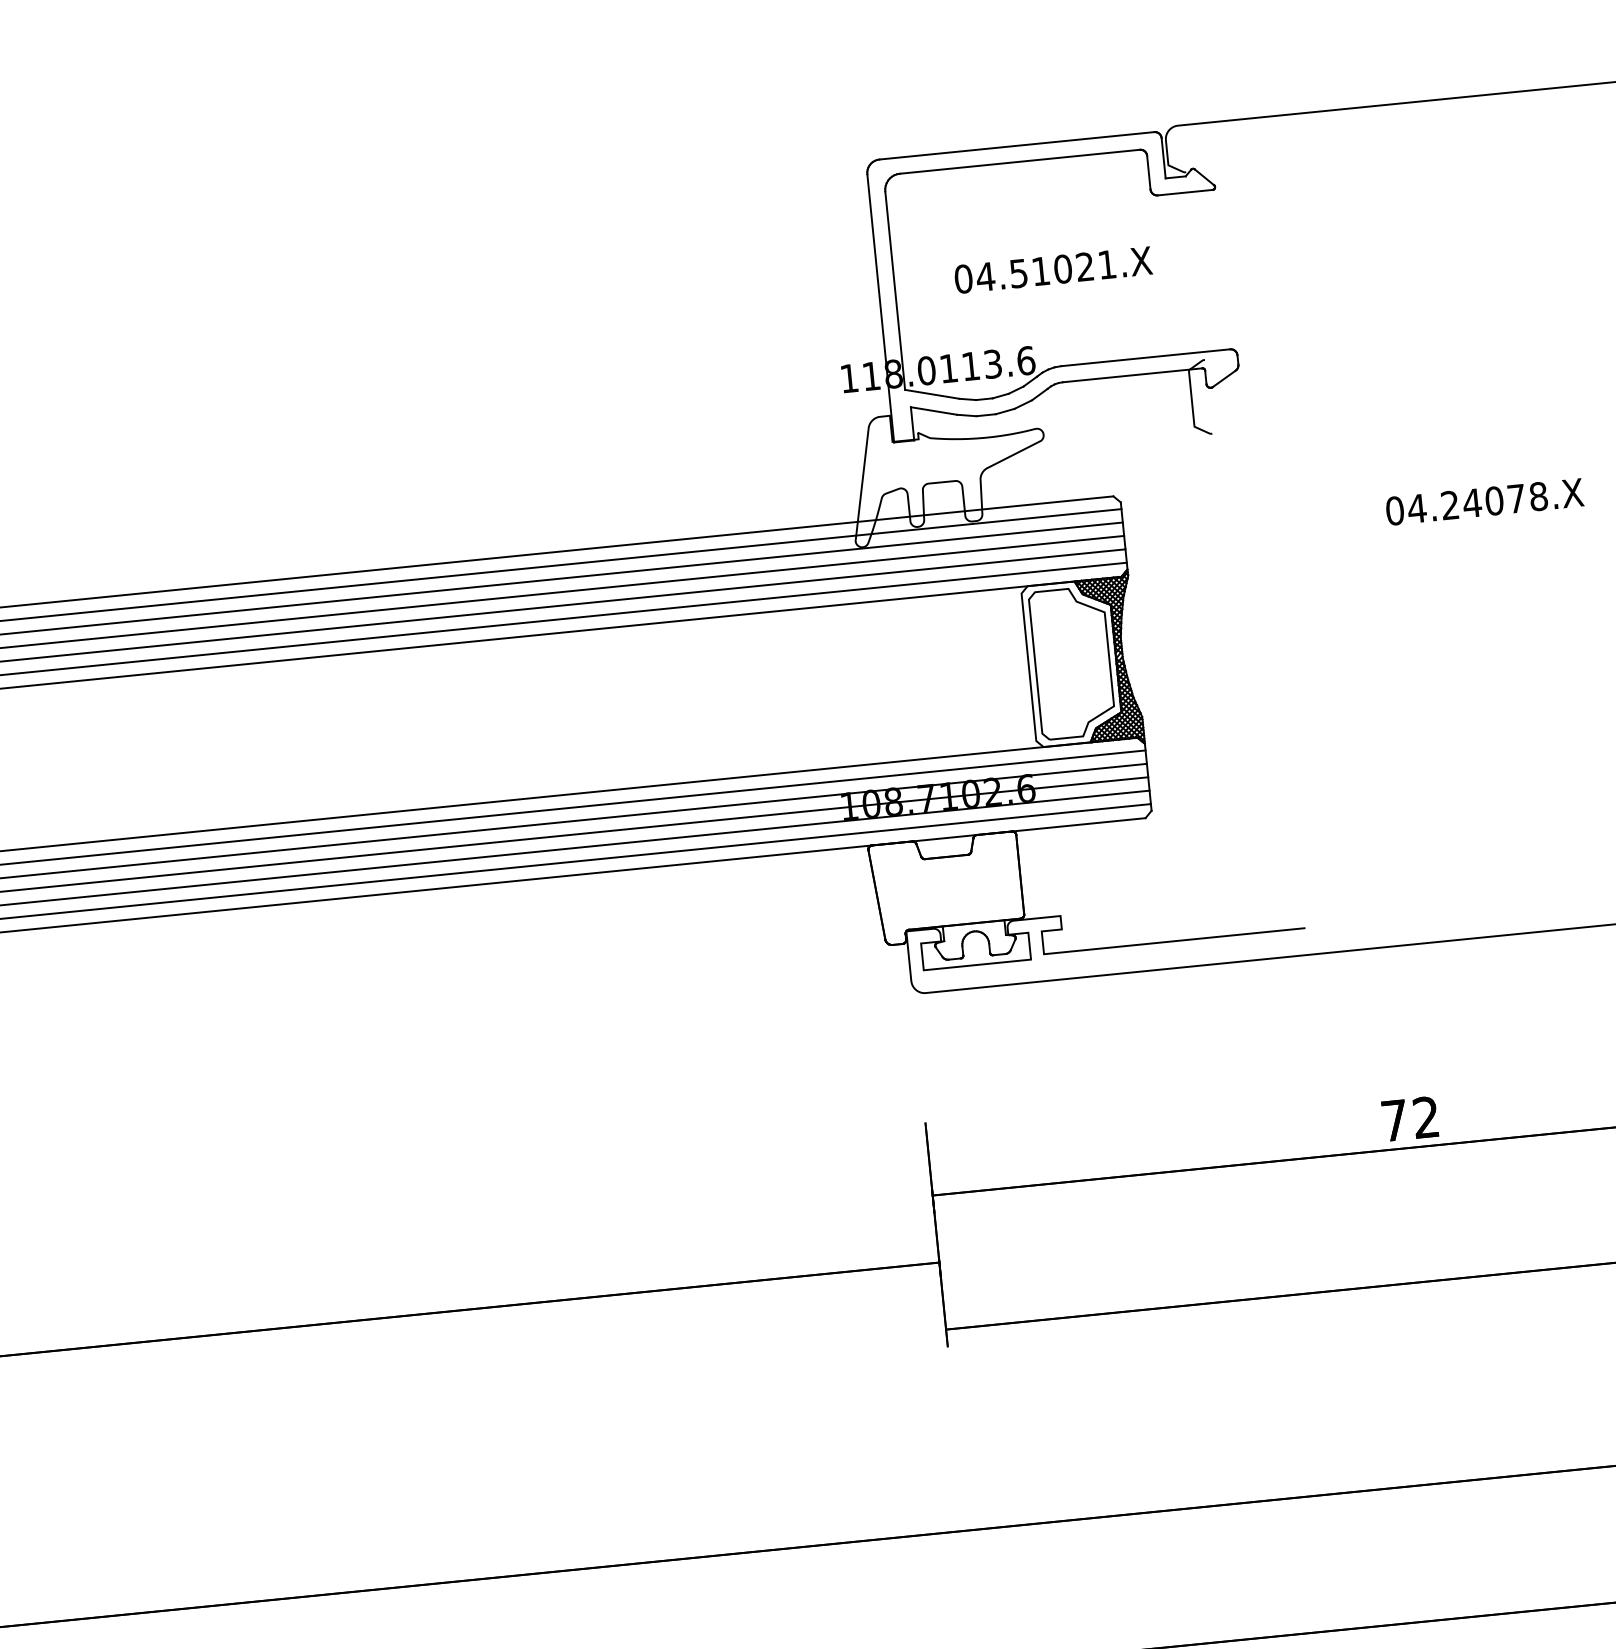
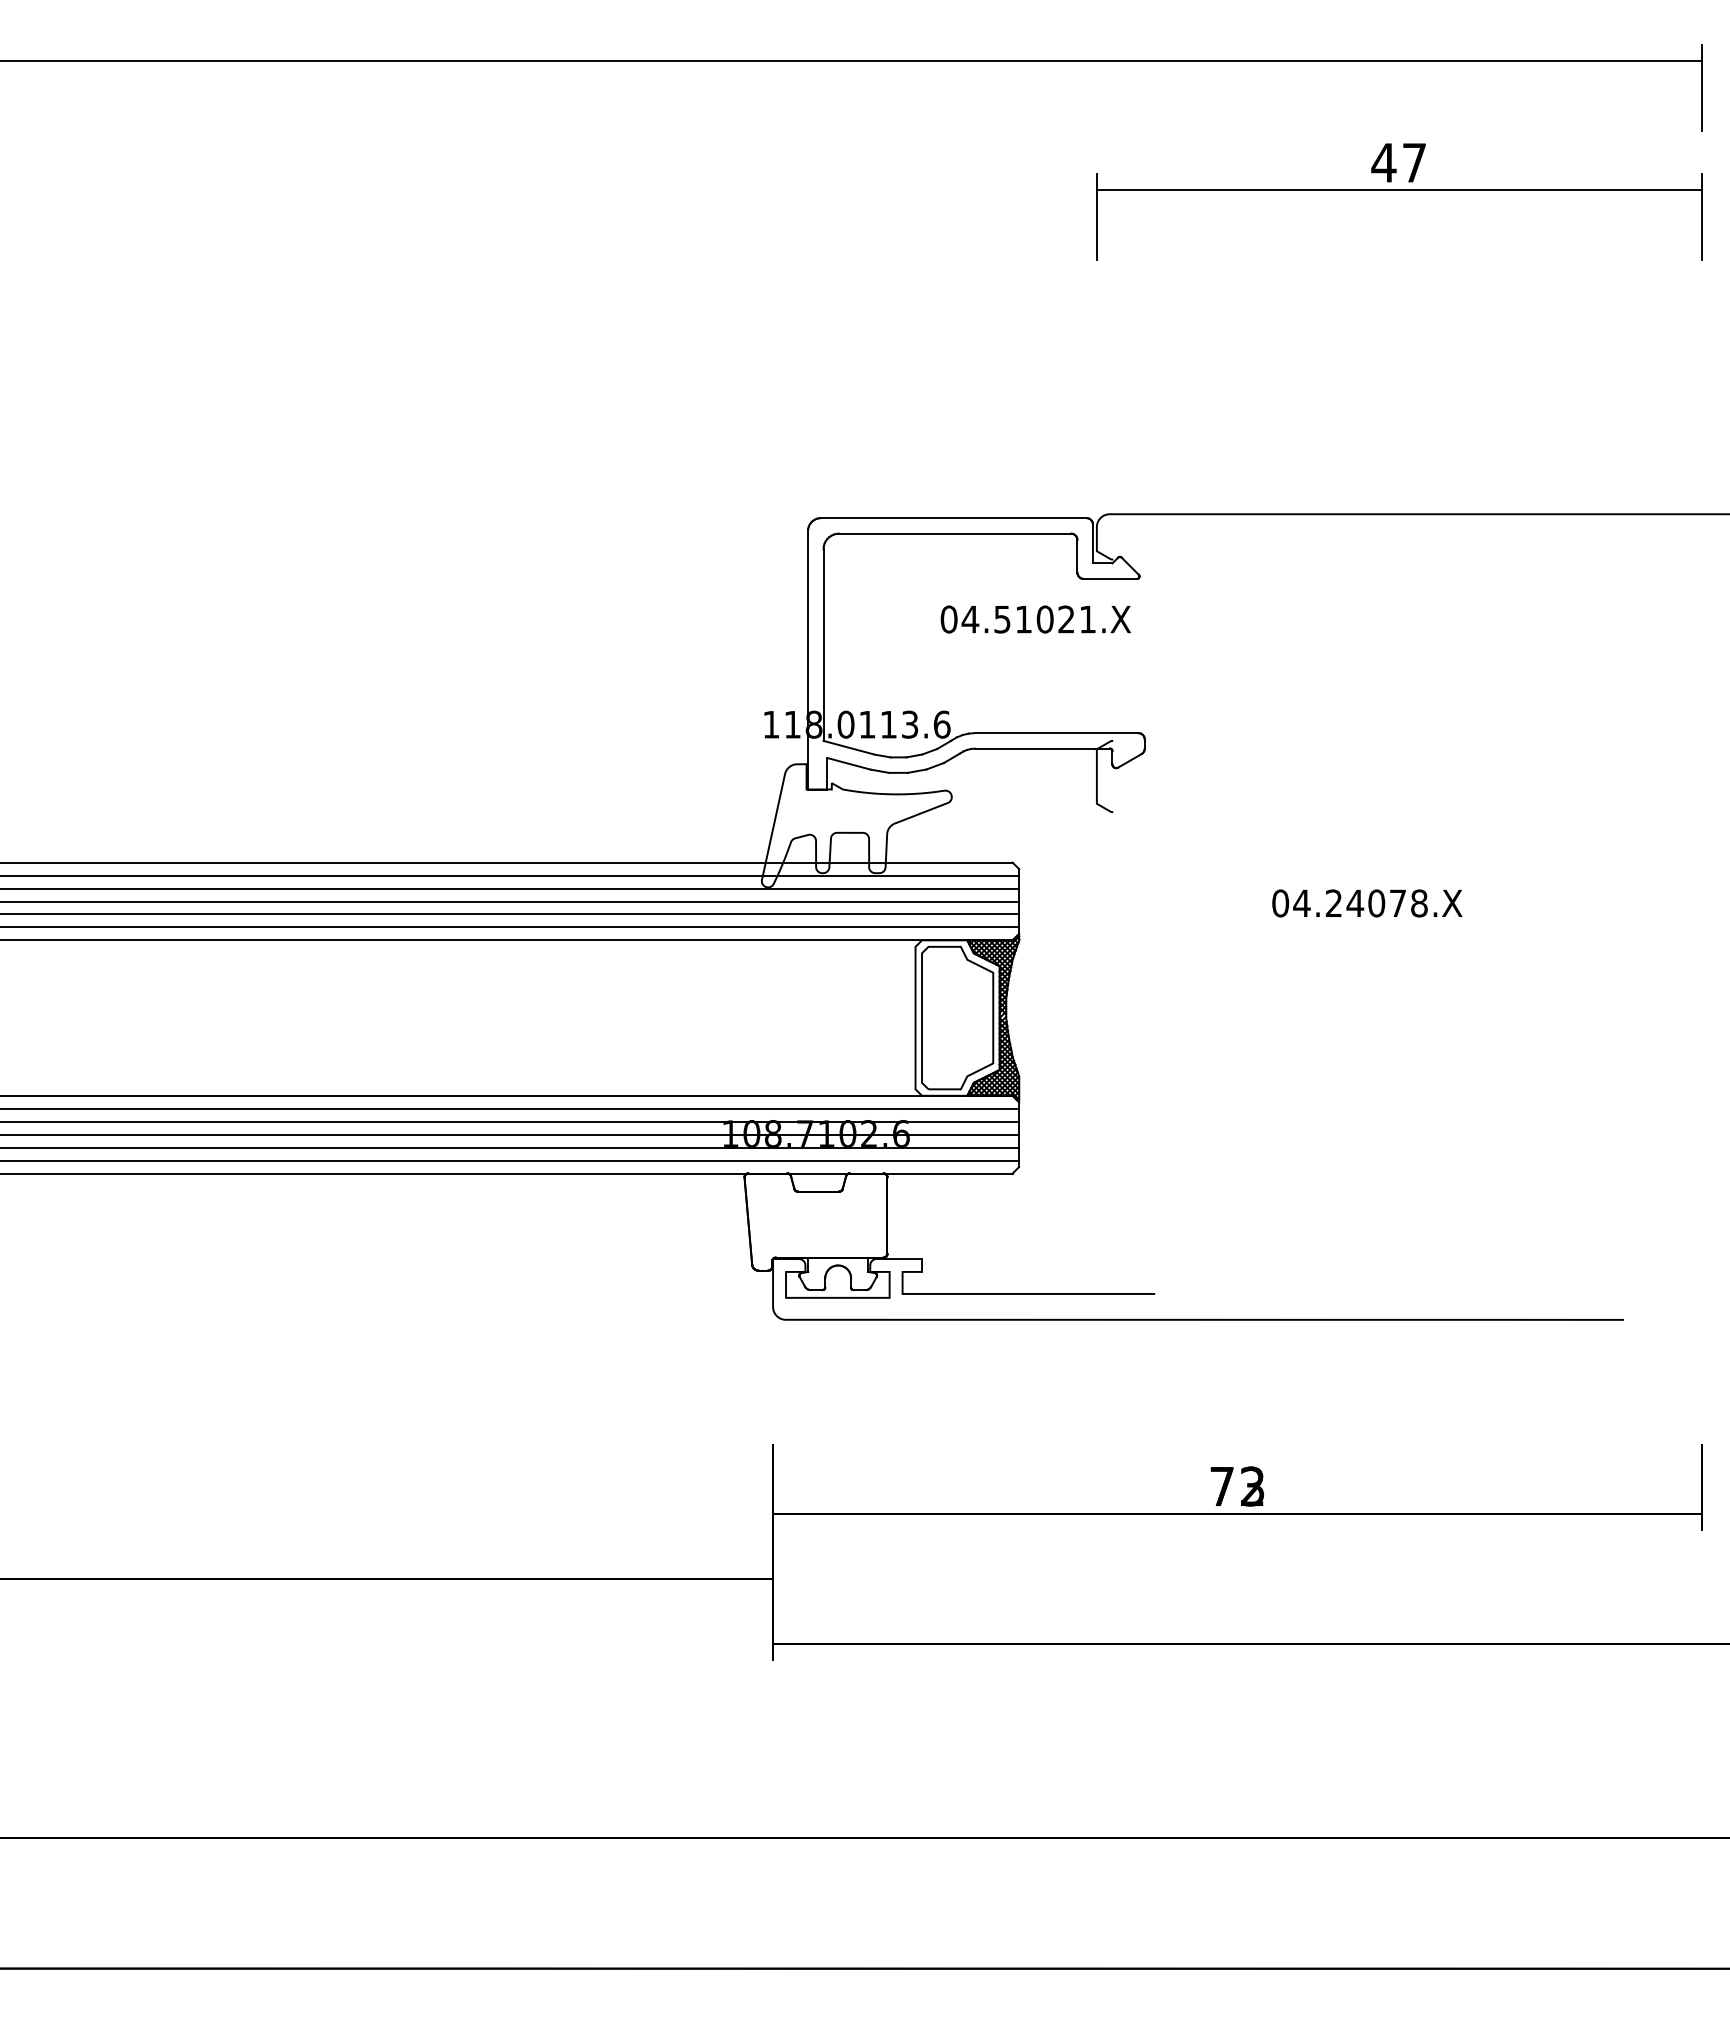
text: (1053, 270) -> (1035, 619), moved
text: (1426, 1117) -> (1252, 1486), 72 -> 73

